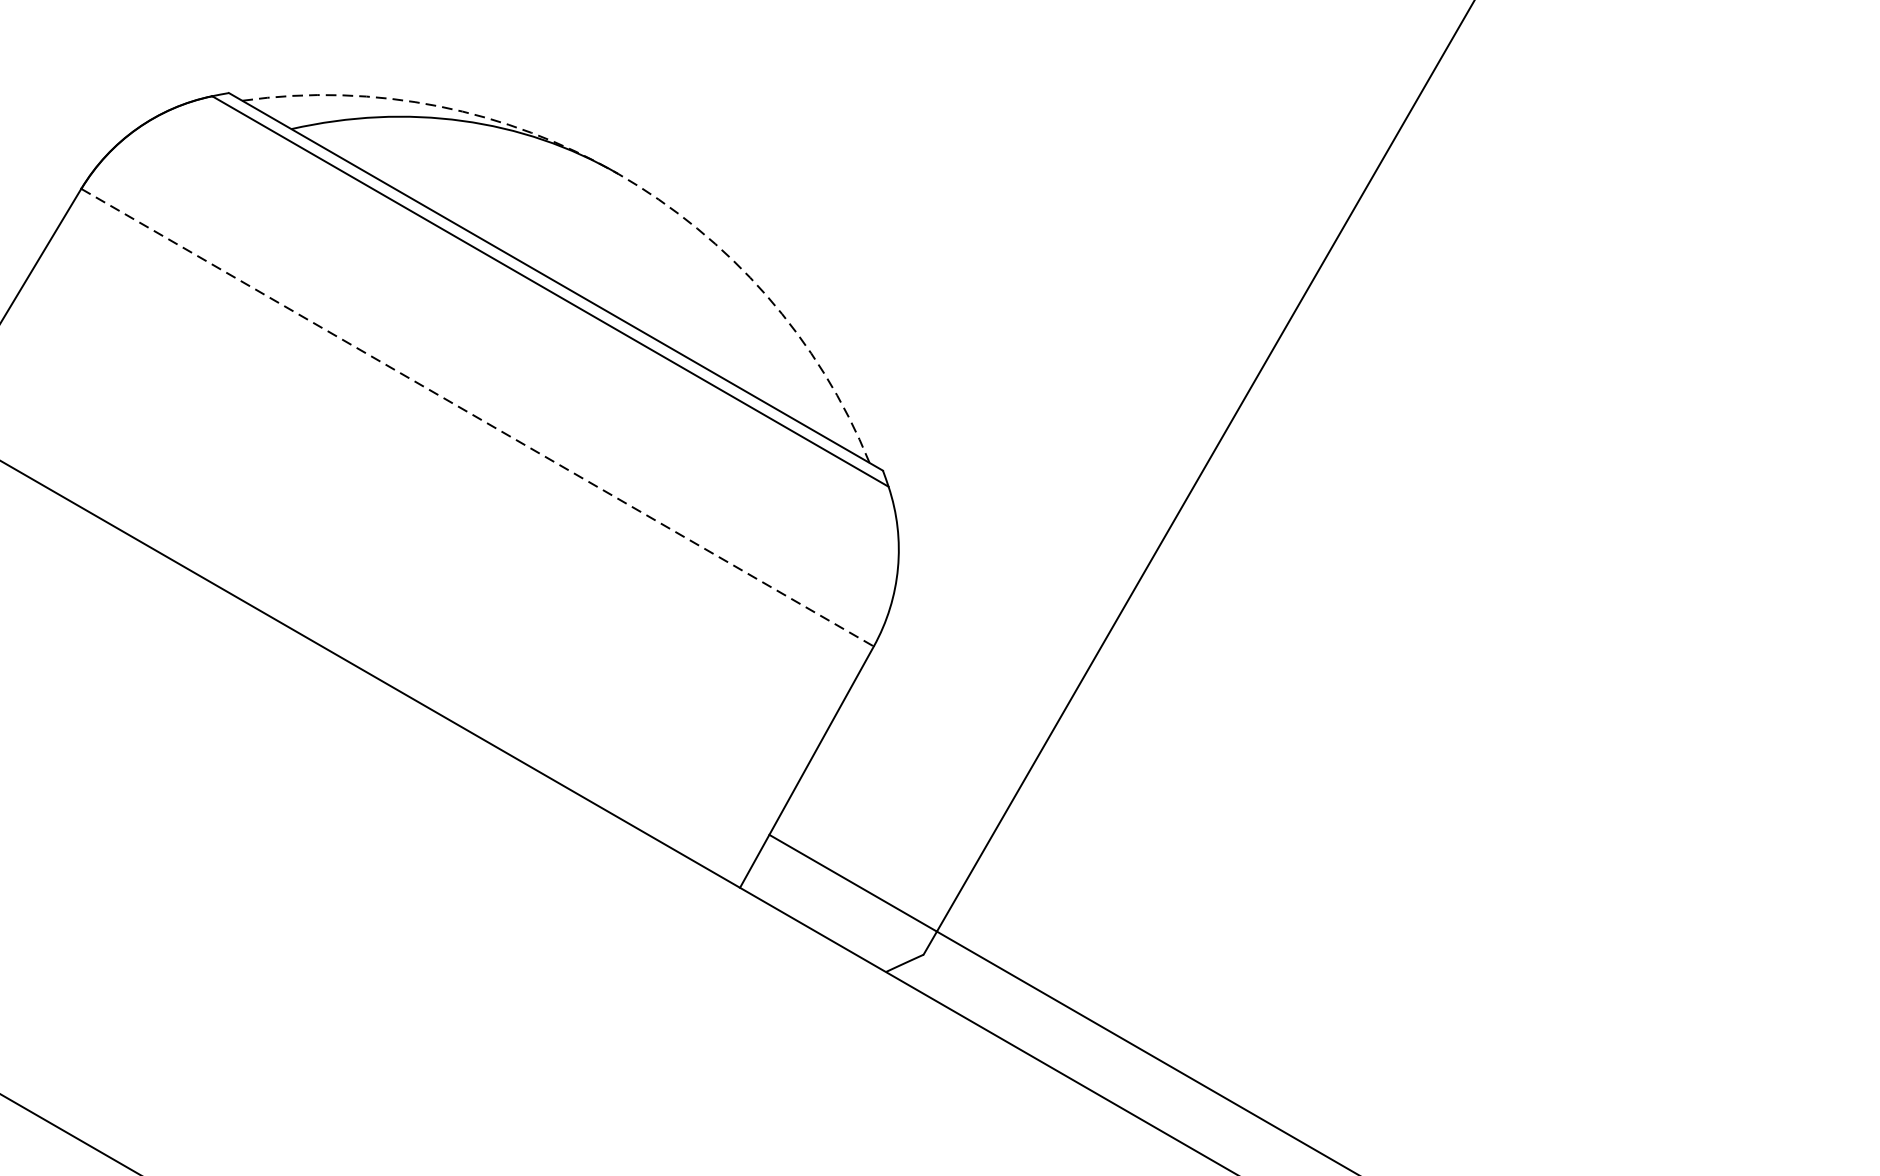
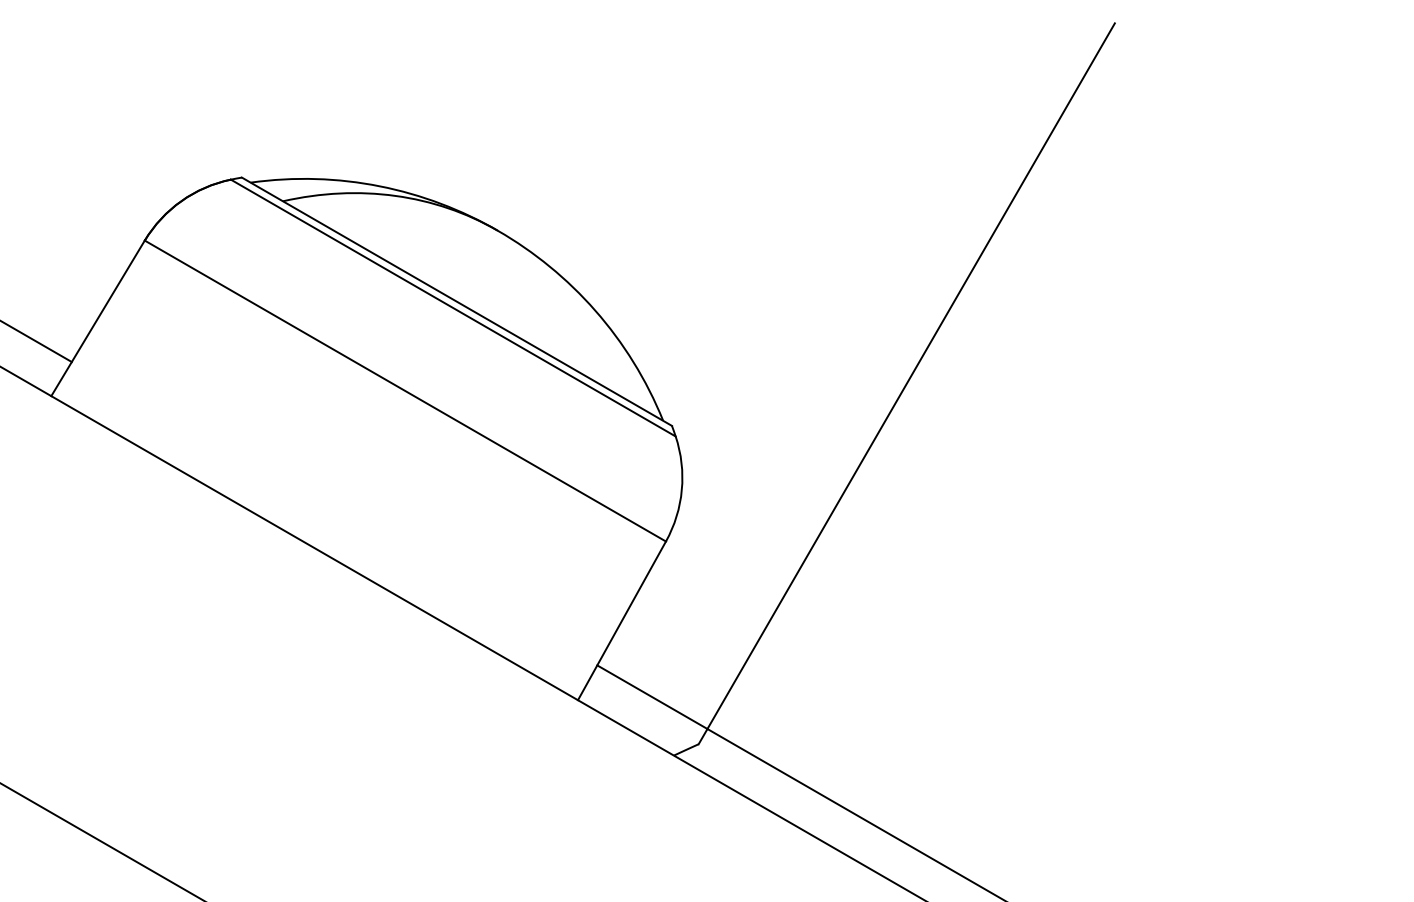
arc: (617, 173) -> (497, 230), dashed -> solid
line: (477, 418) -> (405, 391), dashed -> solid

